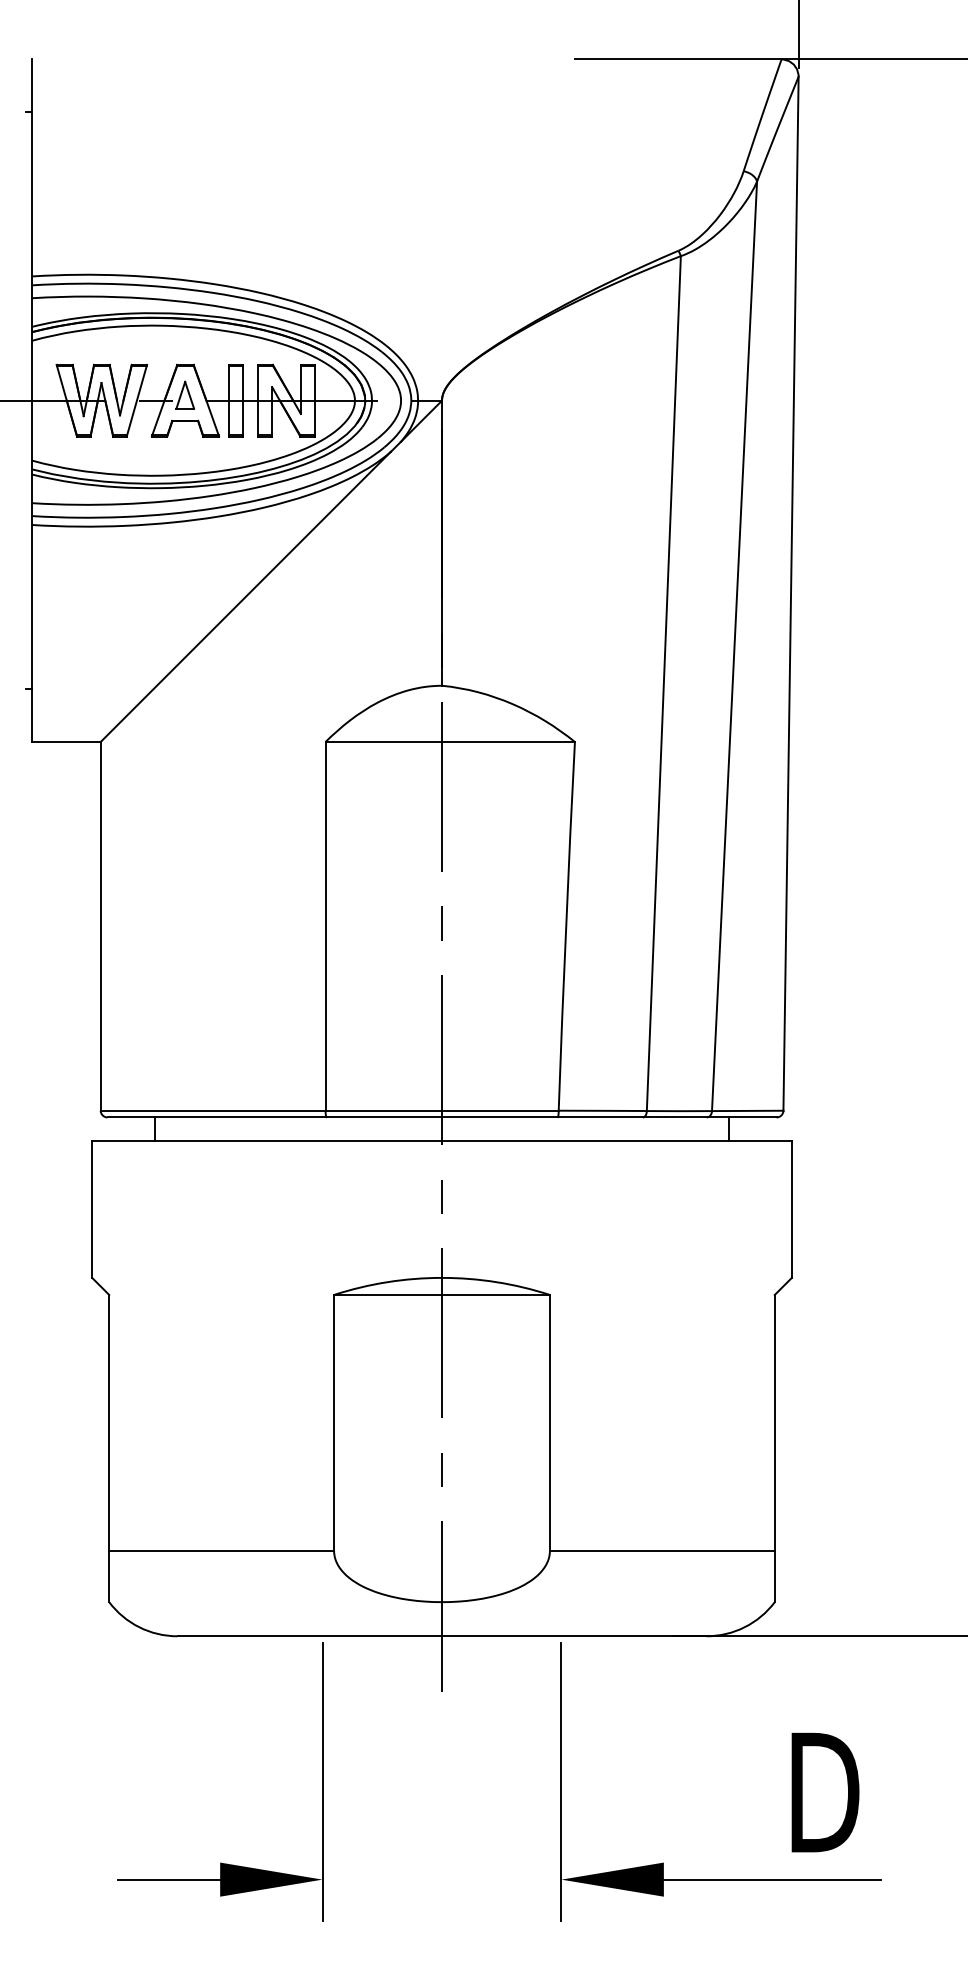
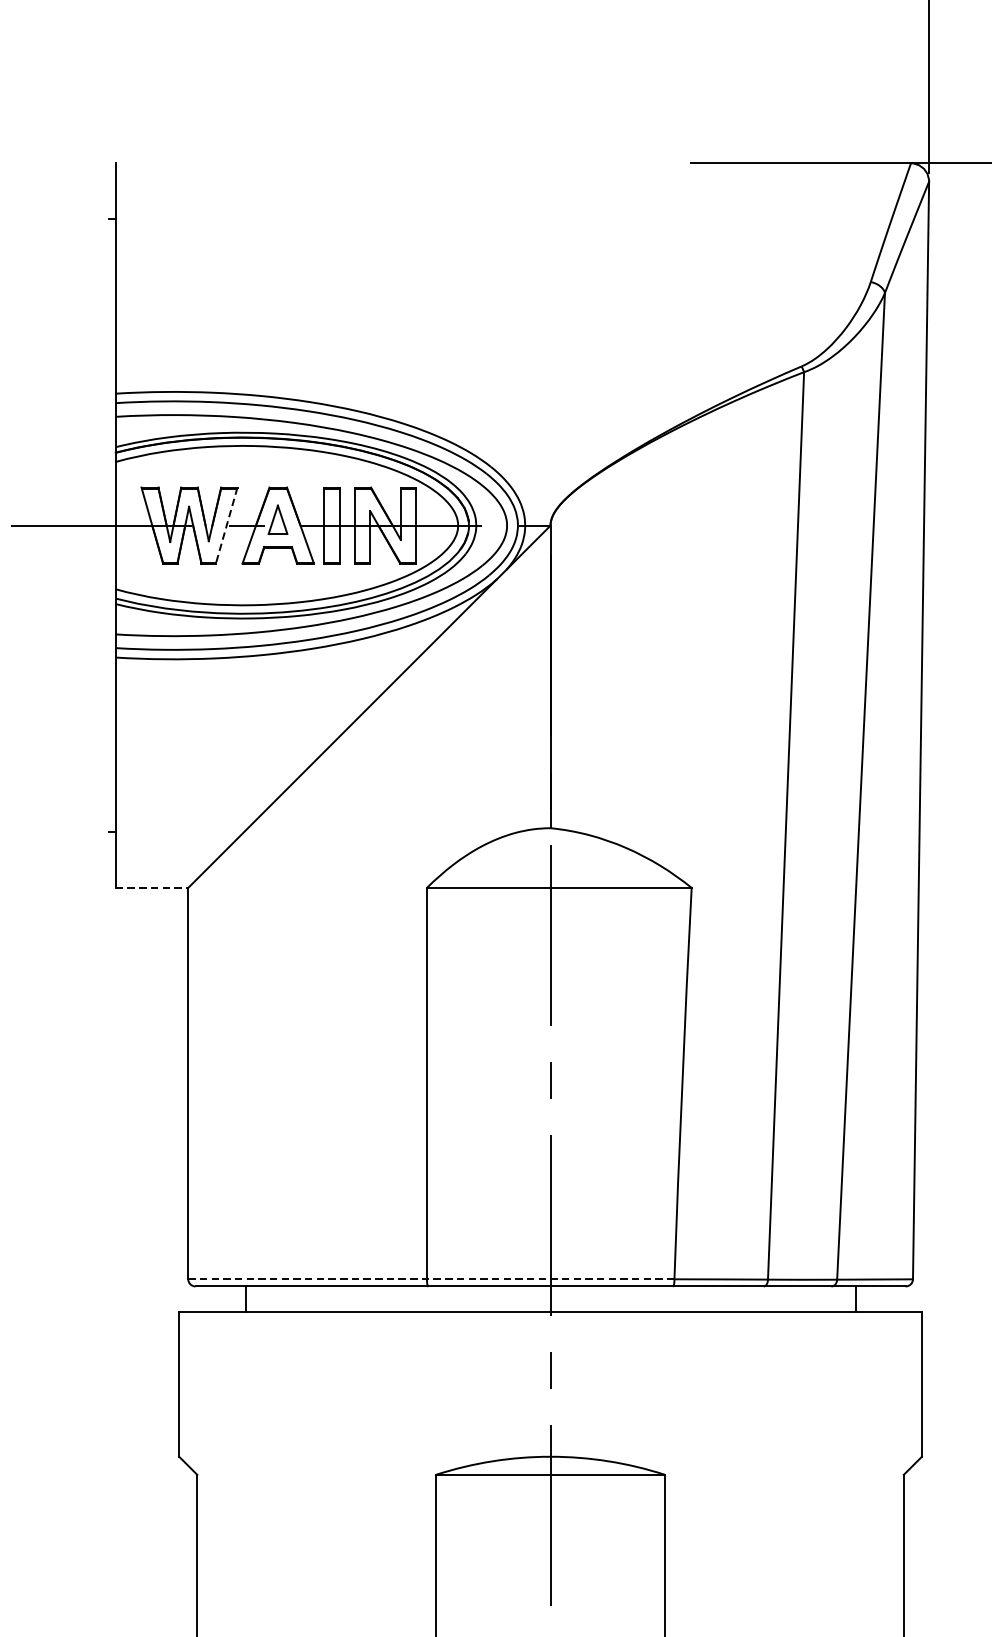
line: (136, 401) -> (226, 526), solid -> dashed
line: (67, 742) -> (153, 888), solid -> dashed
line: (329, 1110) -> (431, 1279), solid -> dashed

